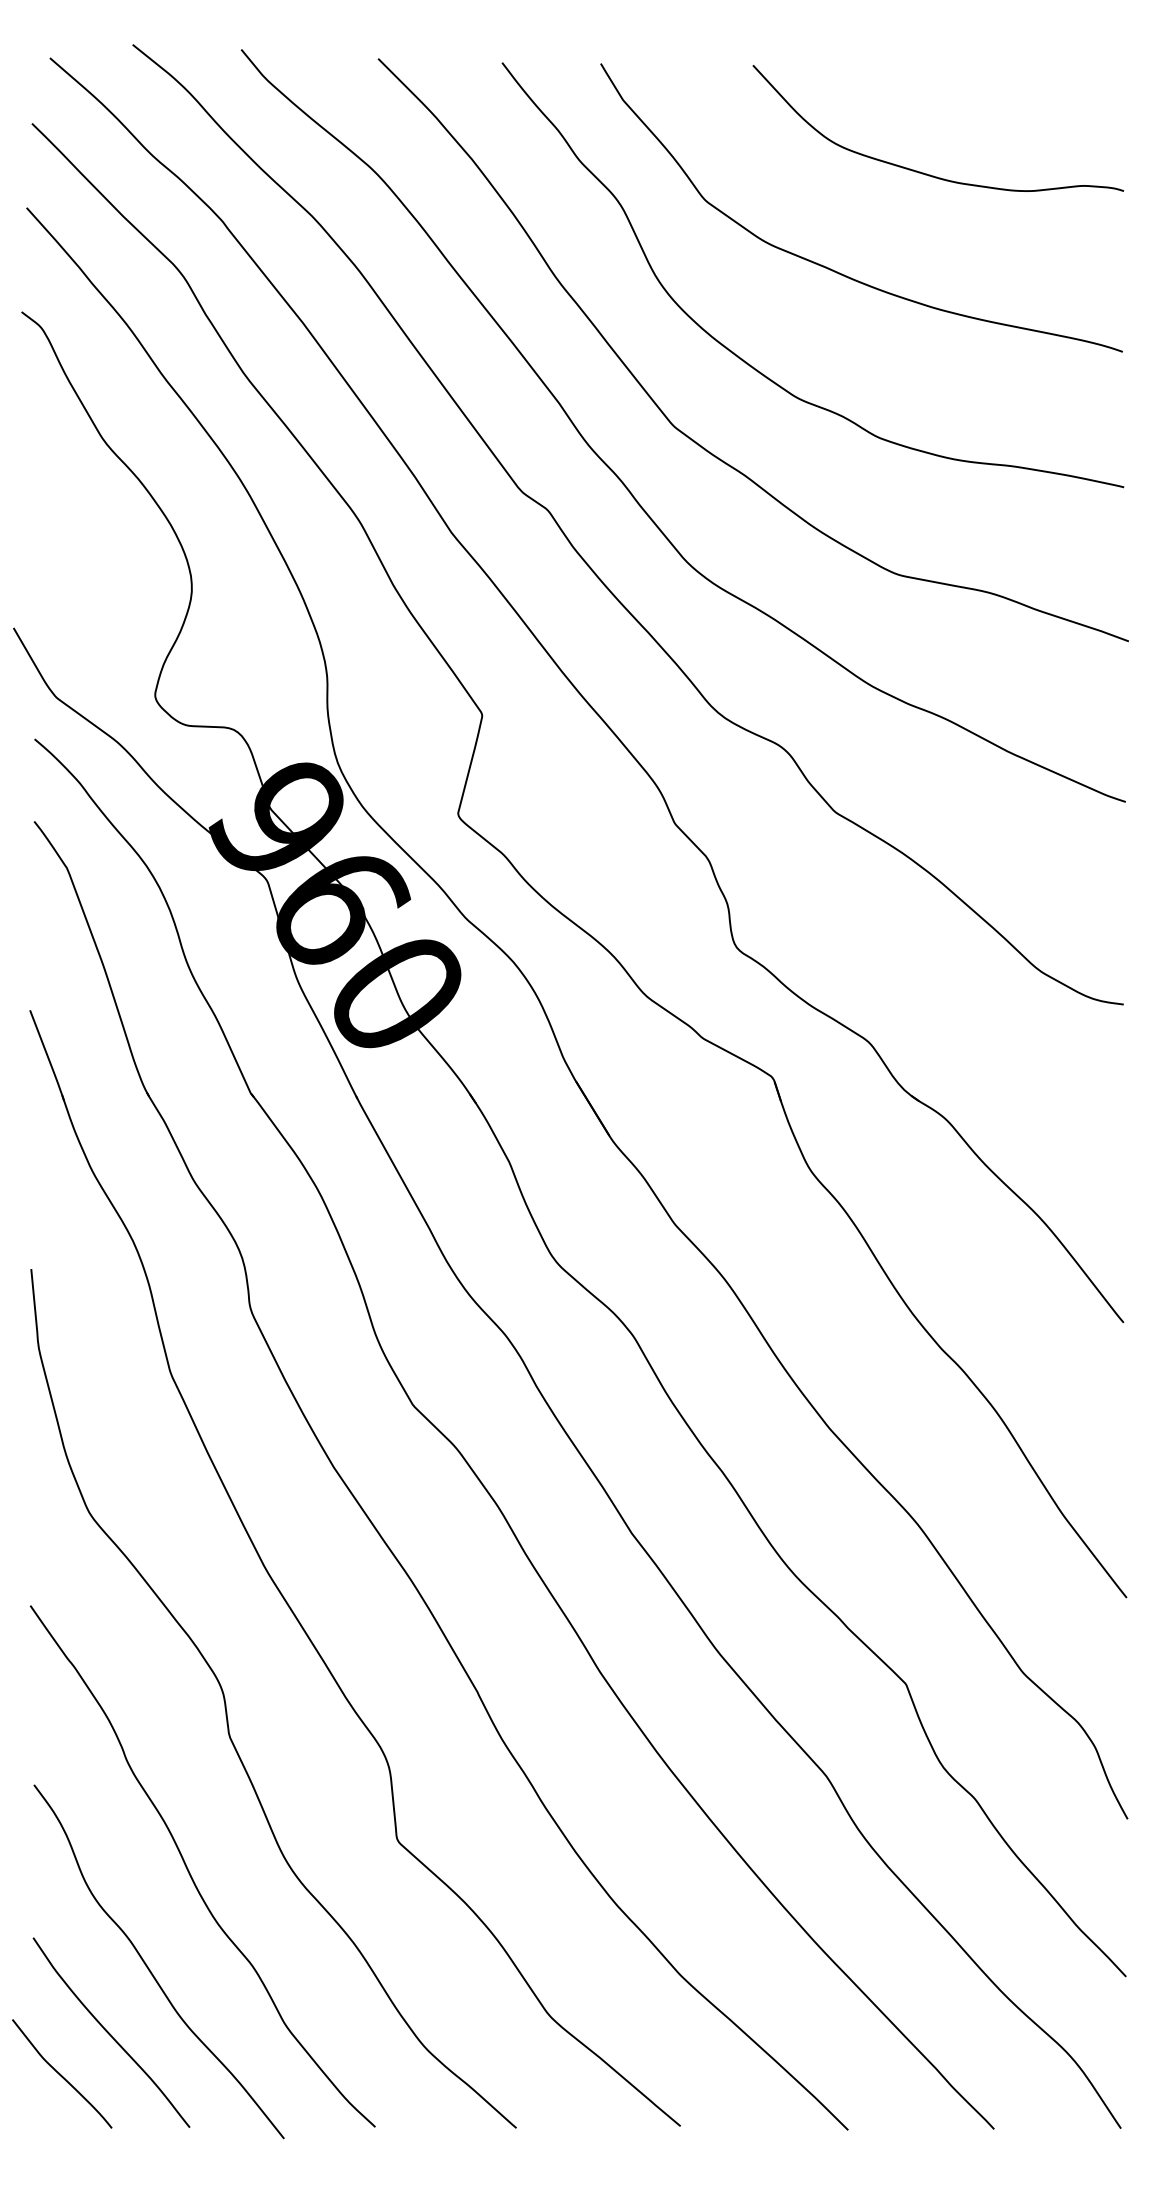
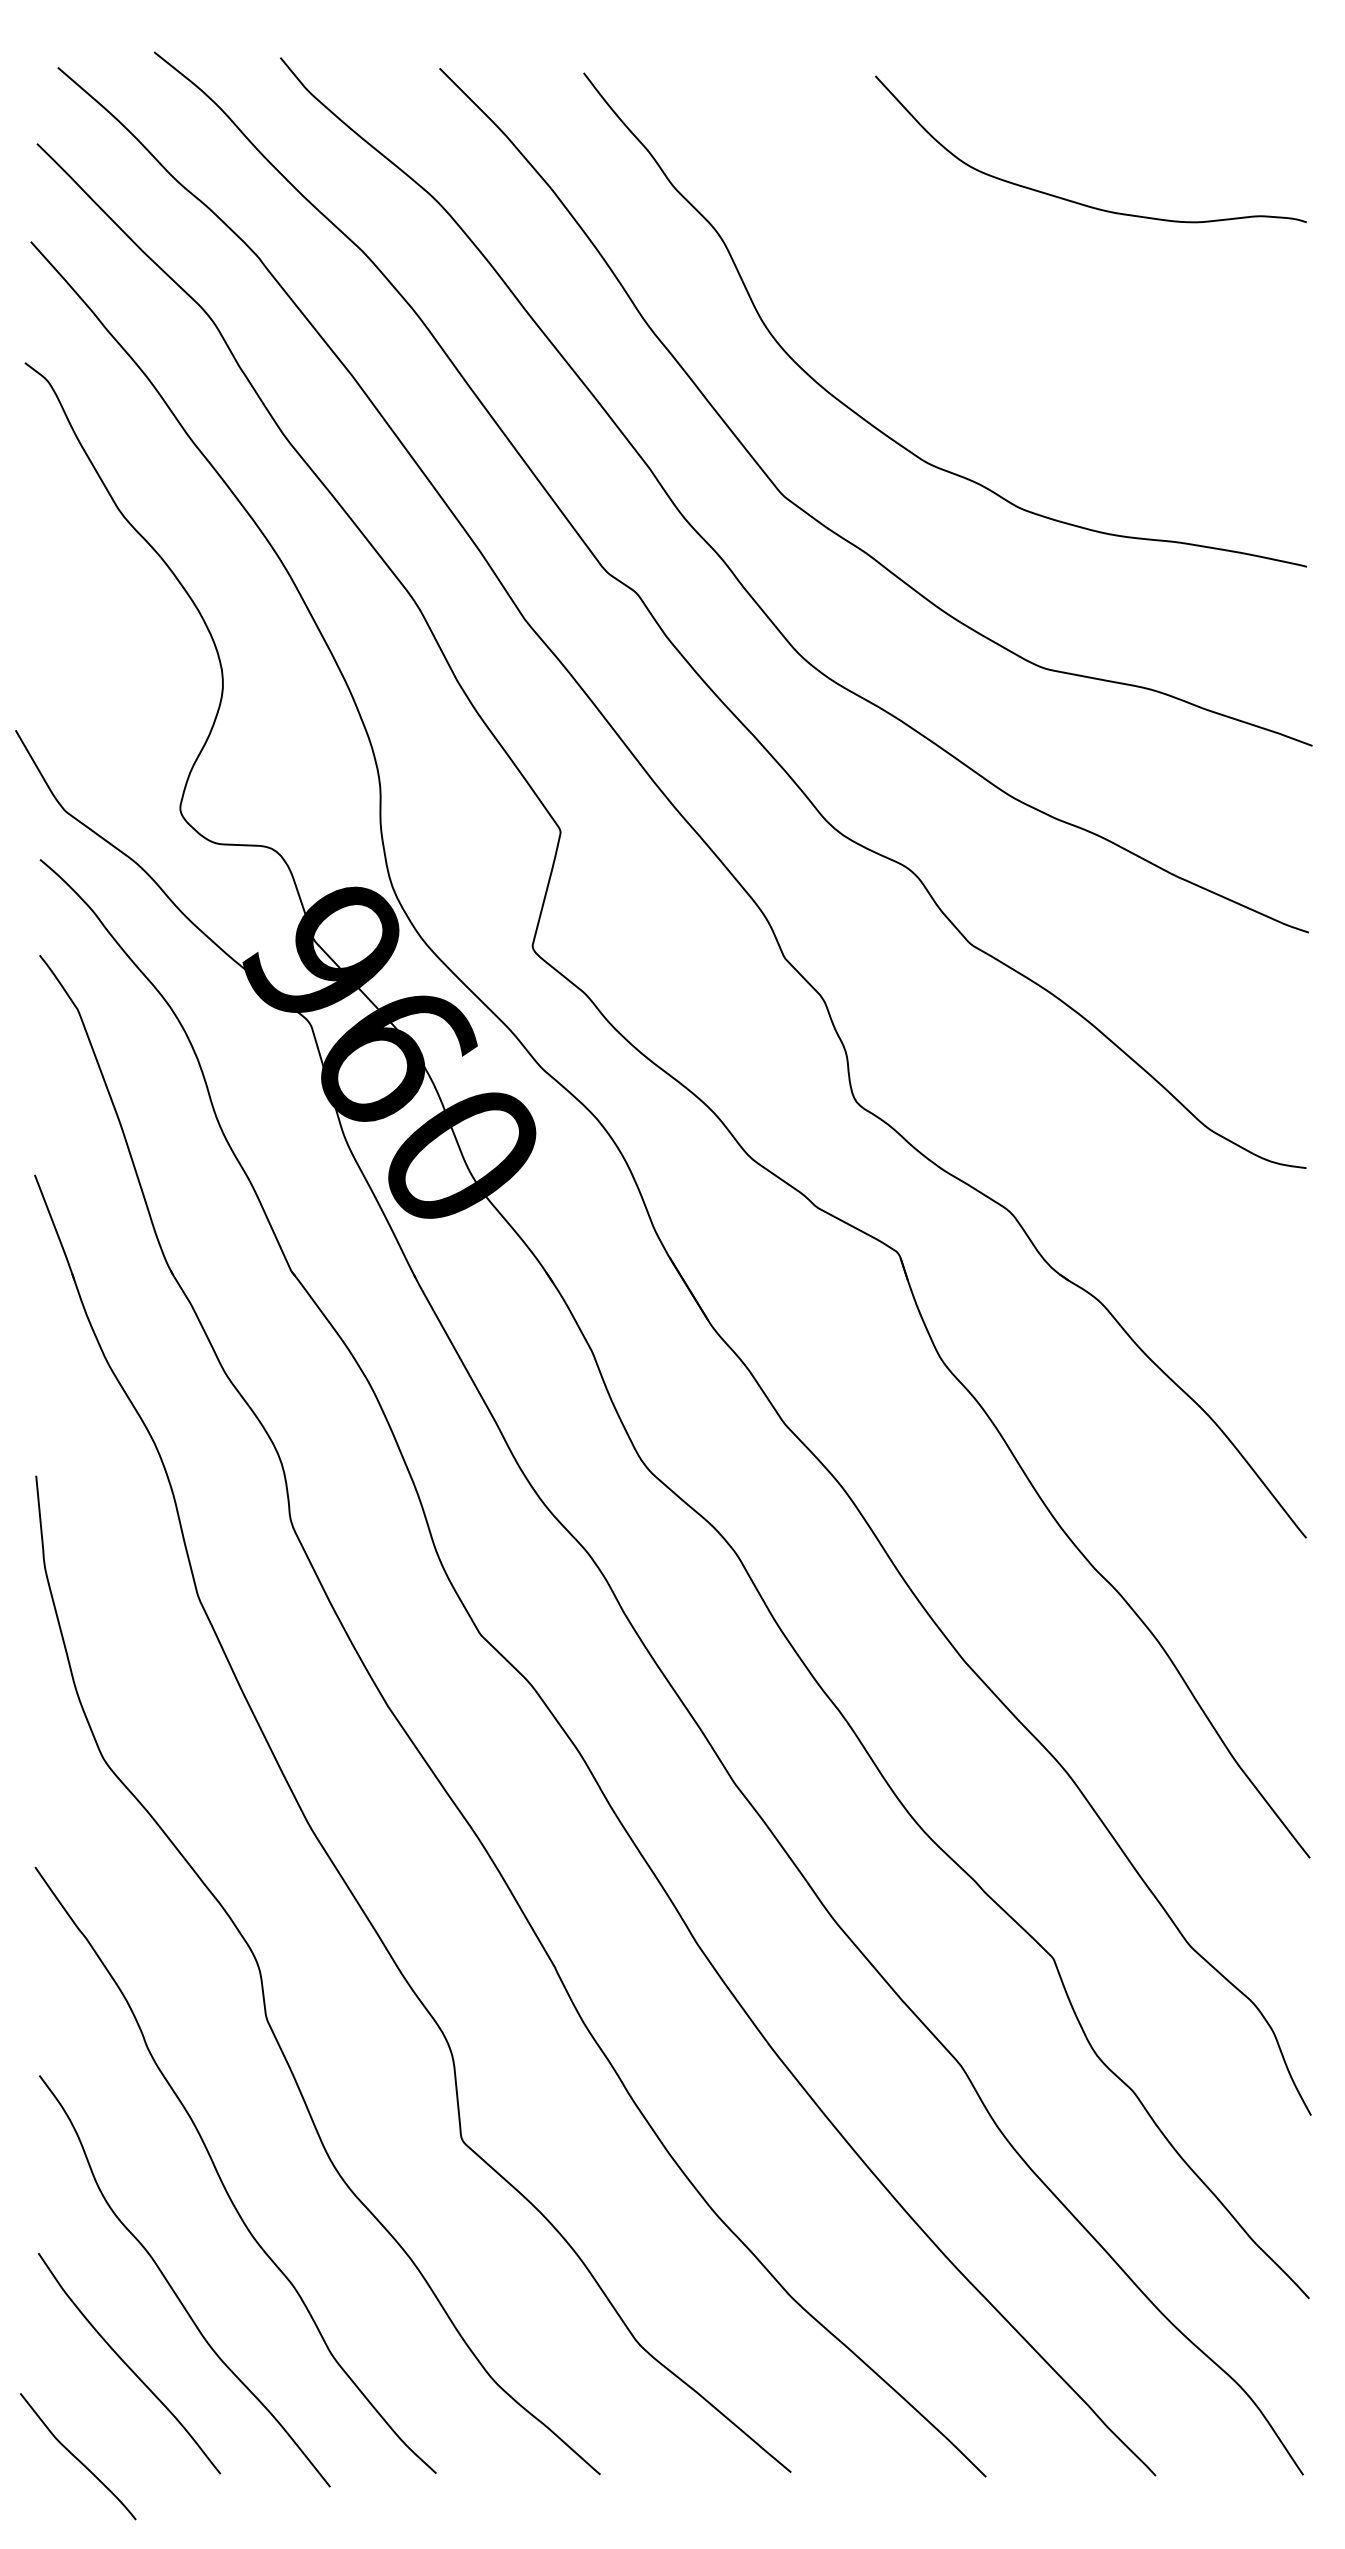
curve: (831, 268) -> (966, 312), removed
curve: (61, 2074) -> (77, 2457), moved

